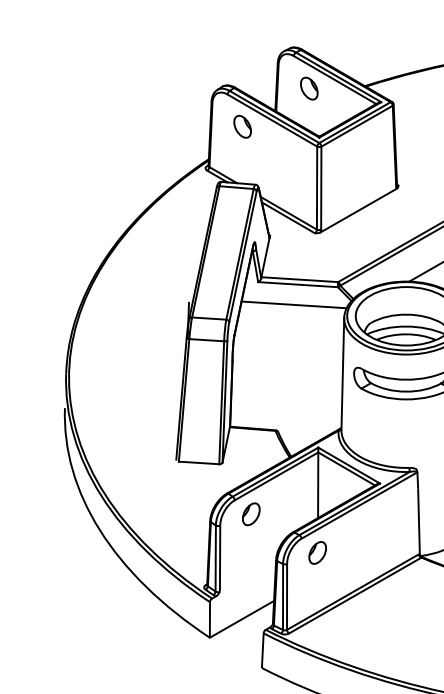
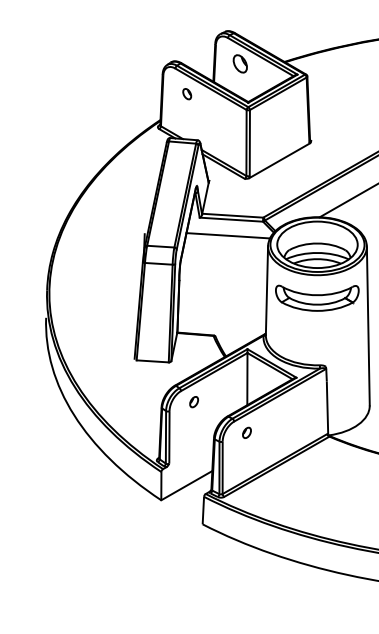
part: (241, 125) -> (186, 93), size x0.6
part: (250, 513) -> (193, 401), size x0.6
part: (317, 552) -> (246, 432), size x0.6

